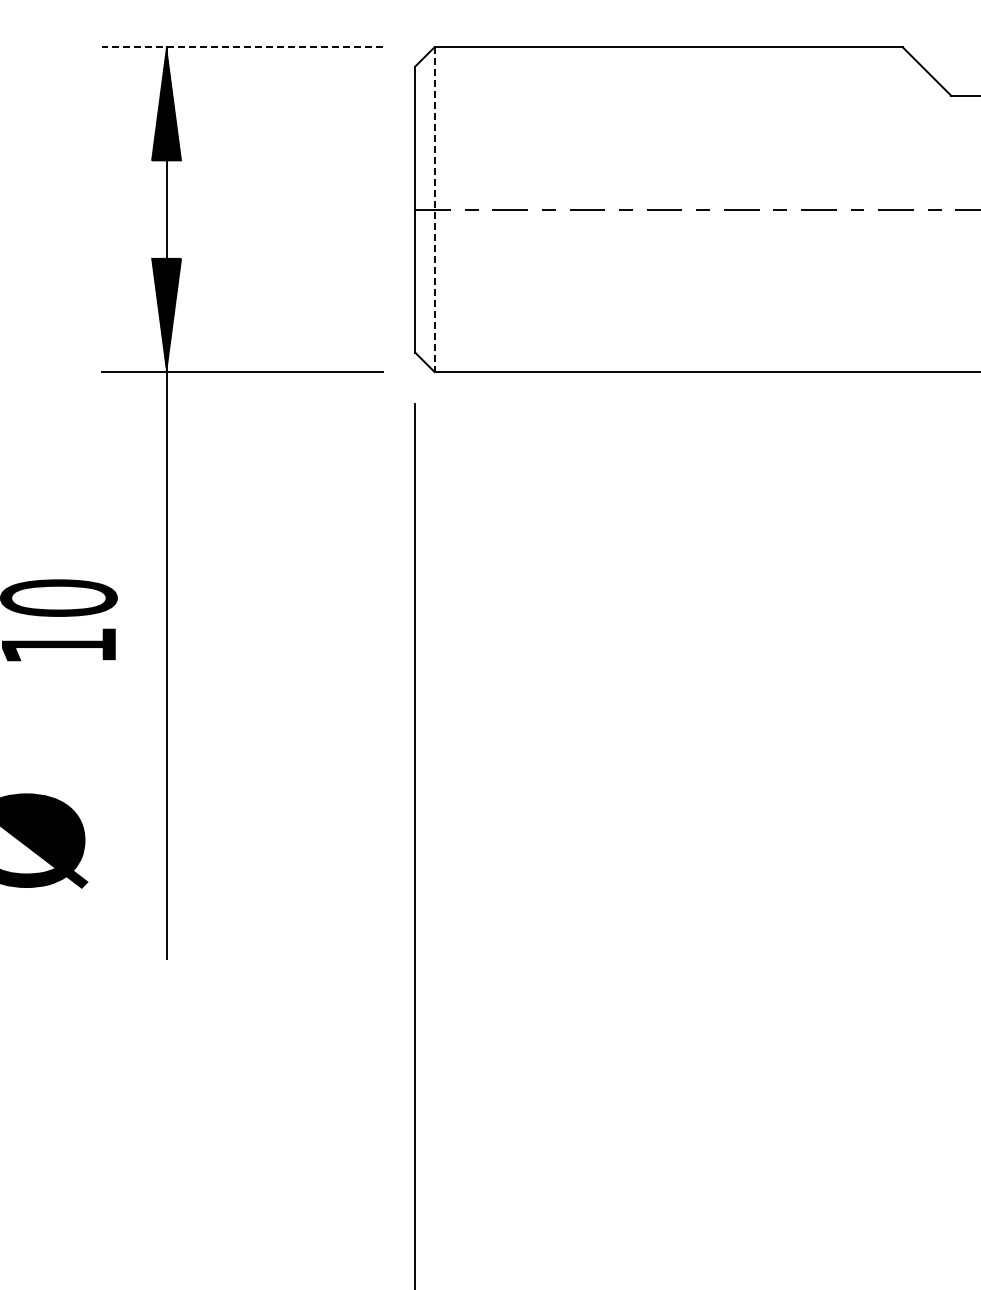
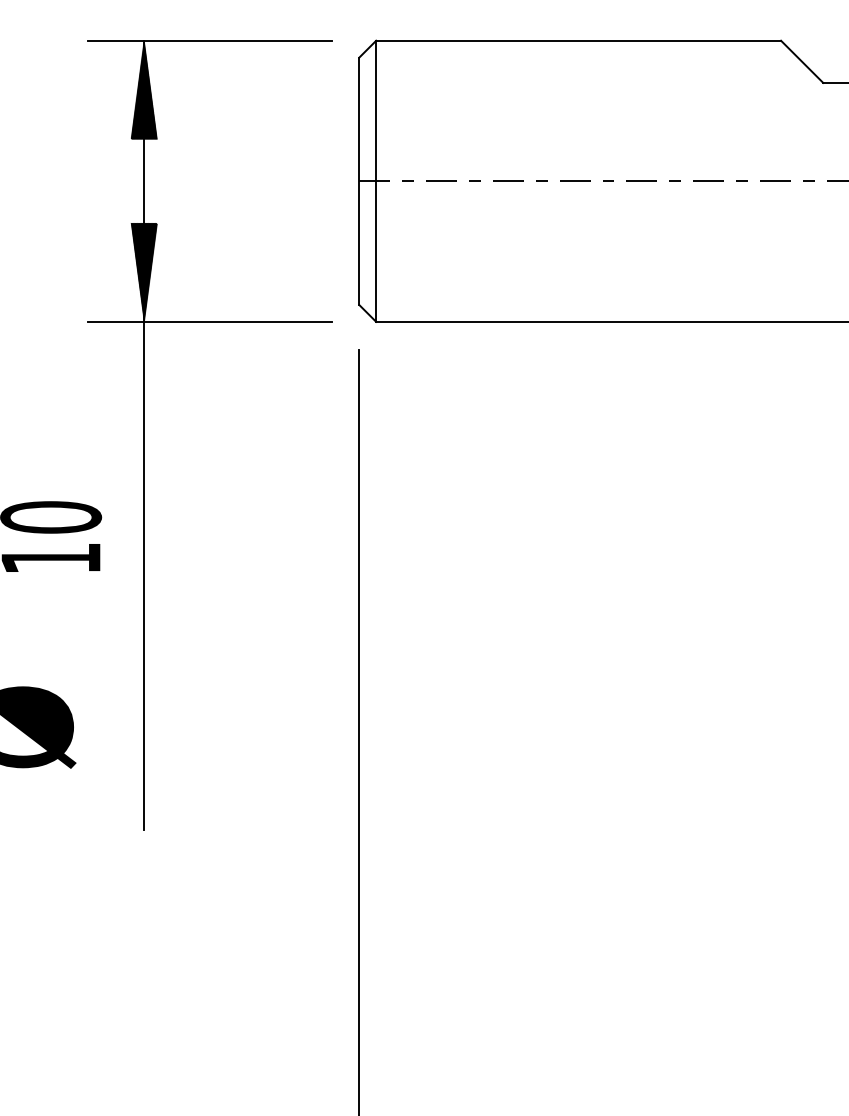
line: (242, 47) -> (209, 41), dashed -> solid
line: (434, 210) -> (376, 182), dashed -> solid

